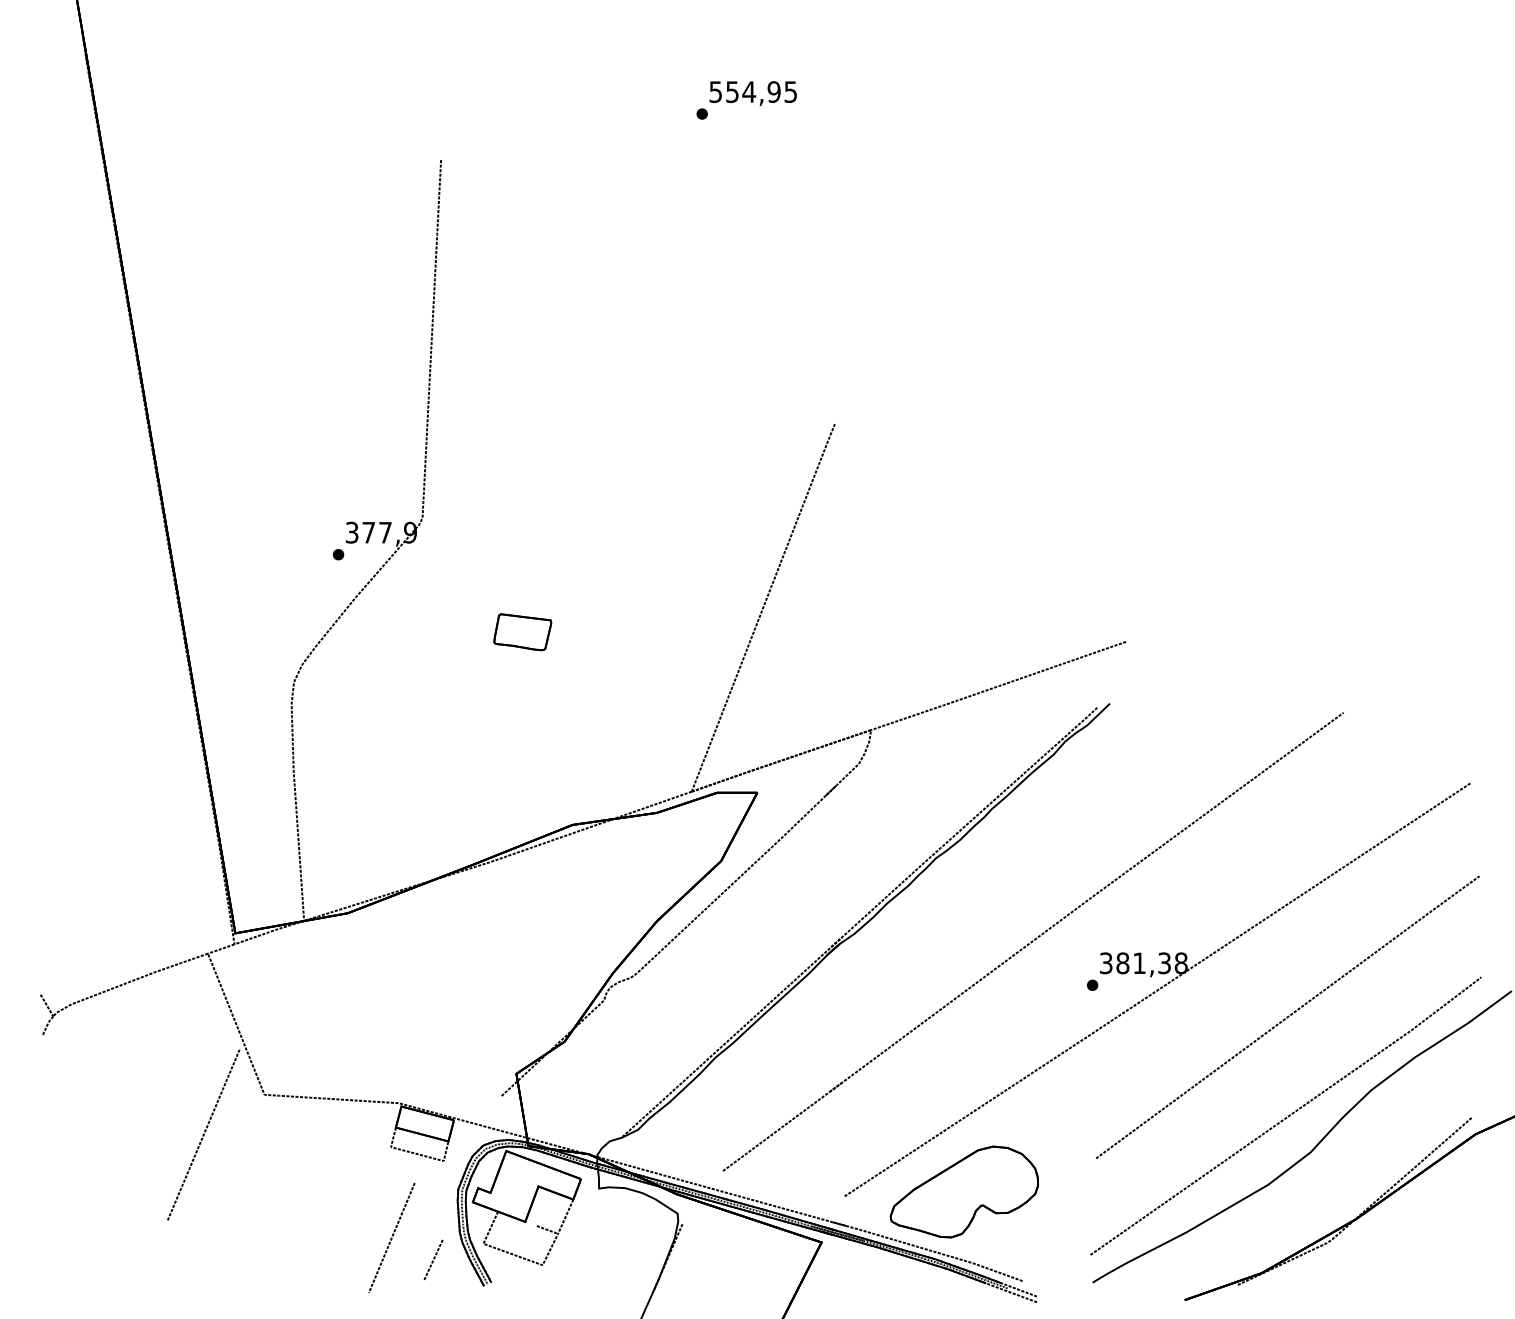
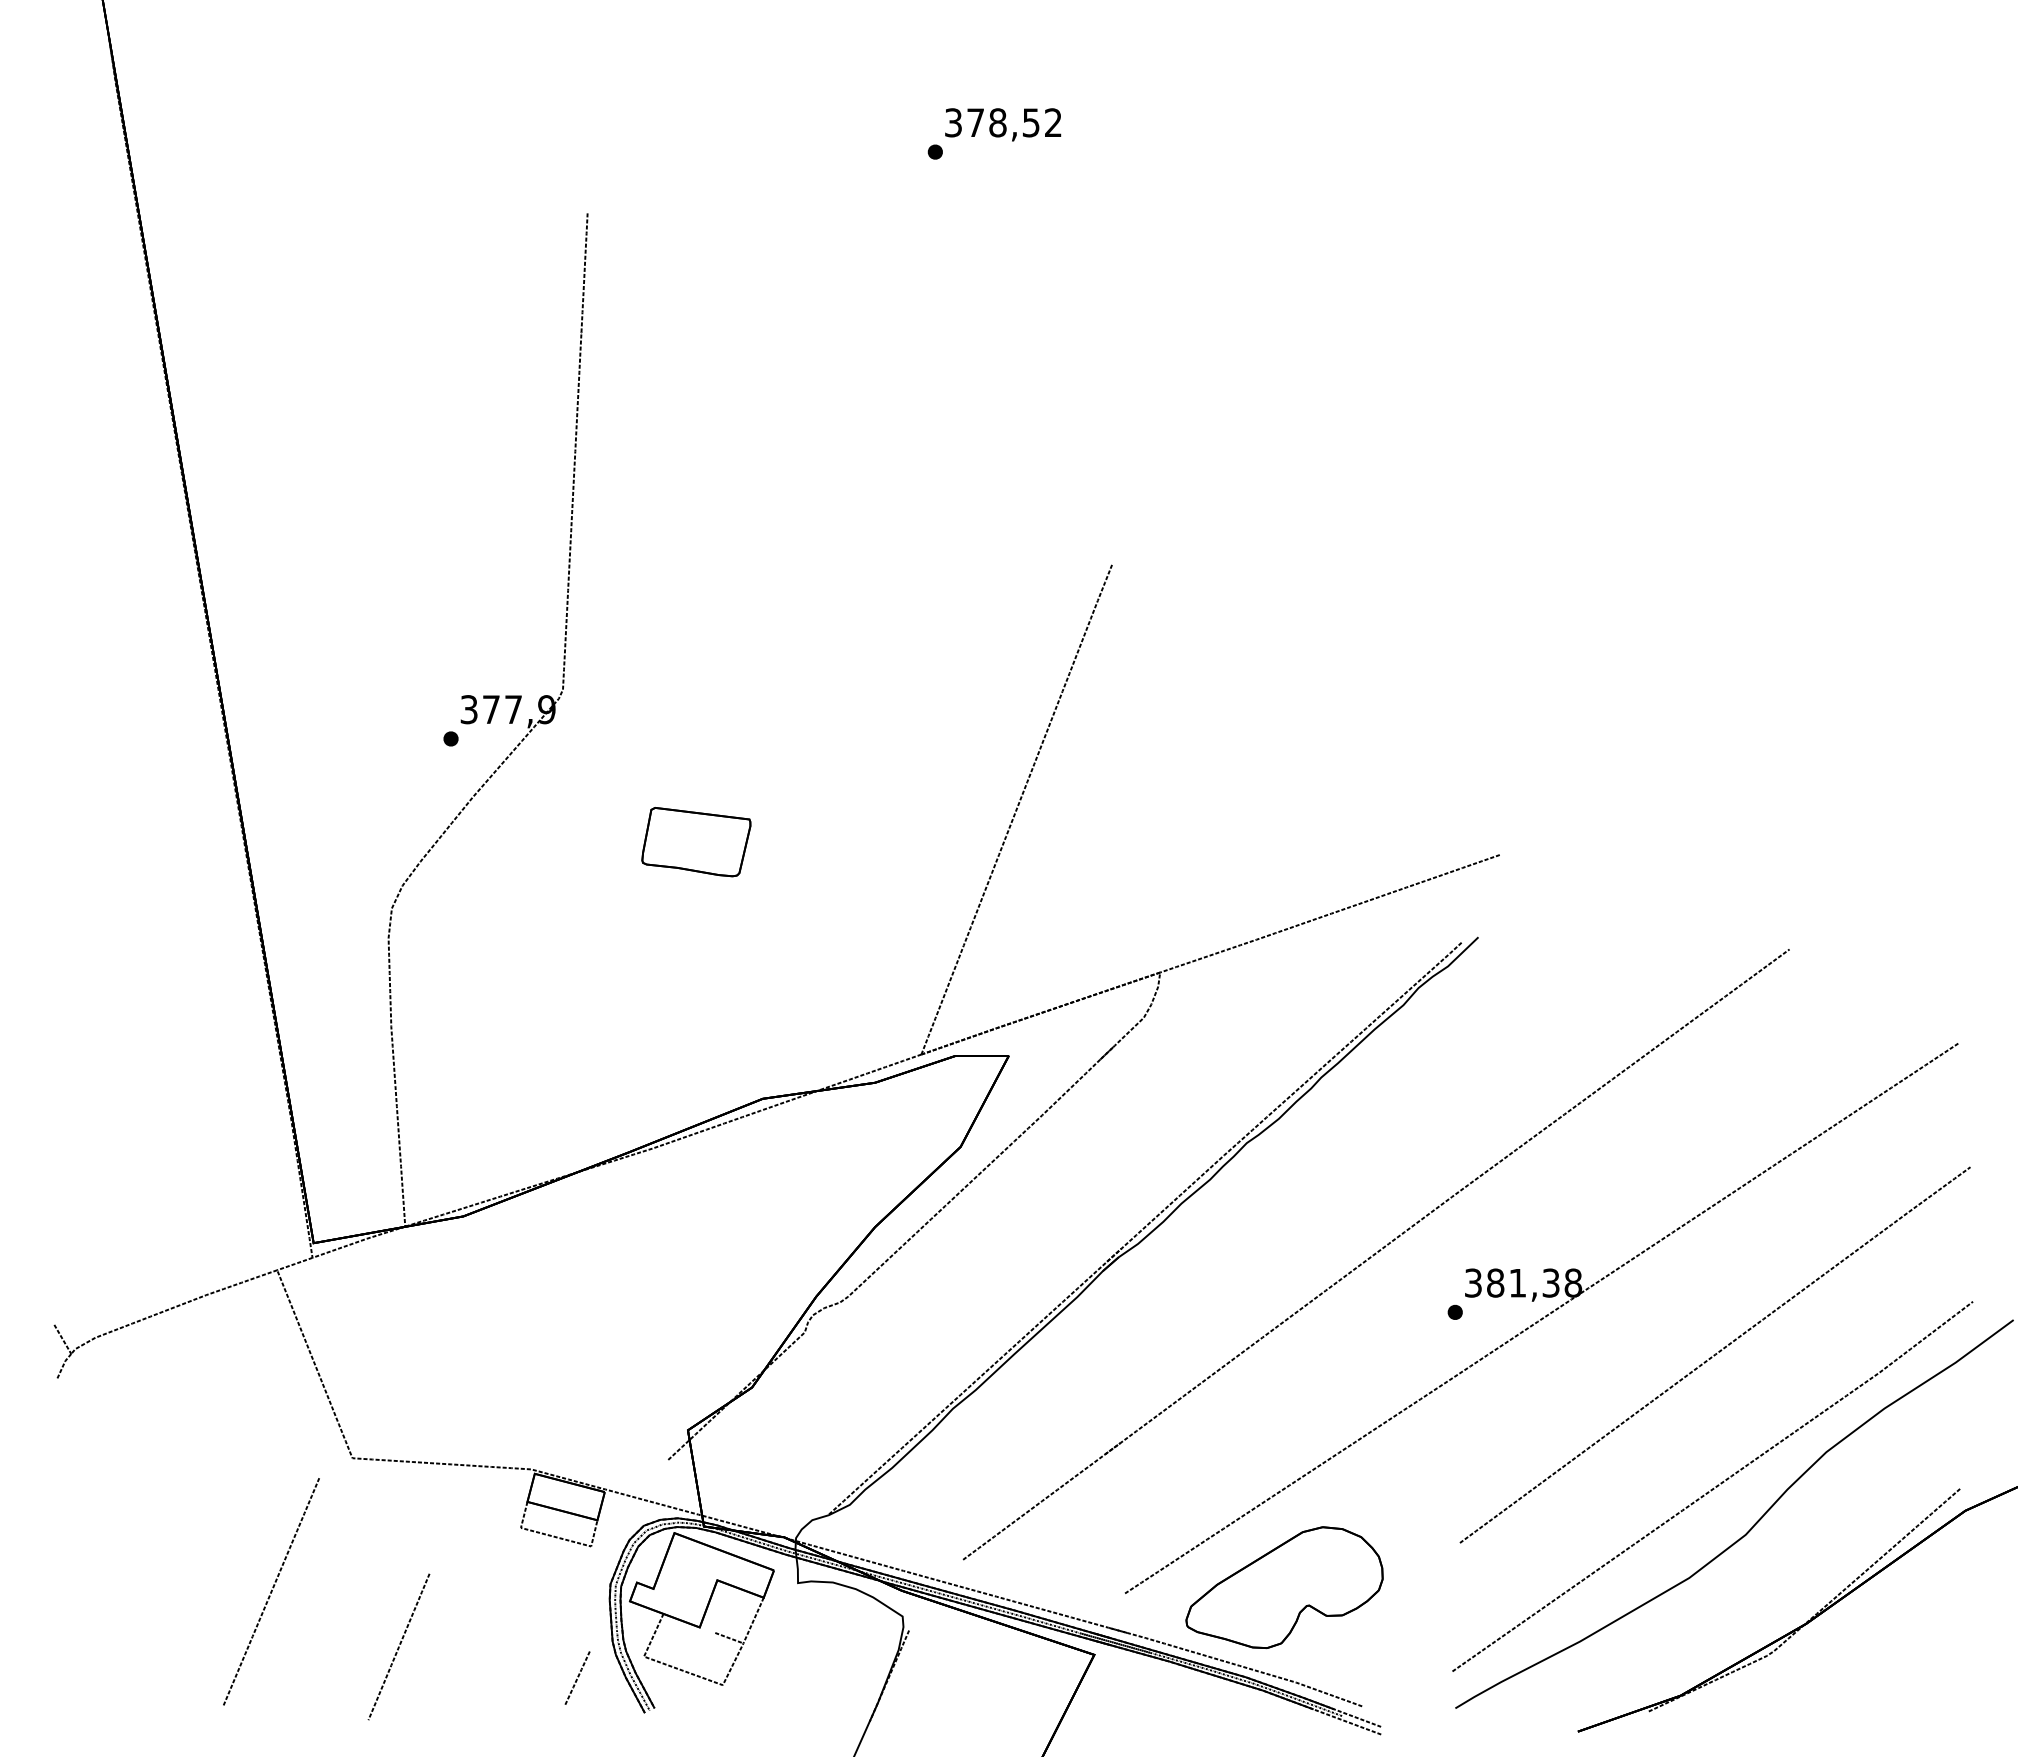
text: (753, 91) -> (1003, 122), 554,95 -> 378,52
part: (522, 632) -> (696, 842), size x1.43
curve: (203, 1134) -> (271, 1591), moved
curve: (391, 1237) -> (398, 1646), moved

